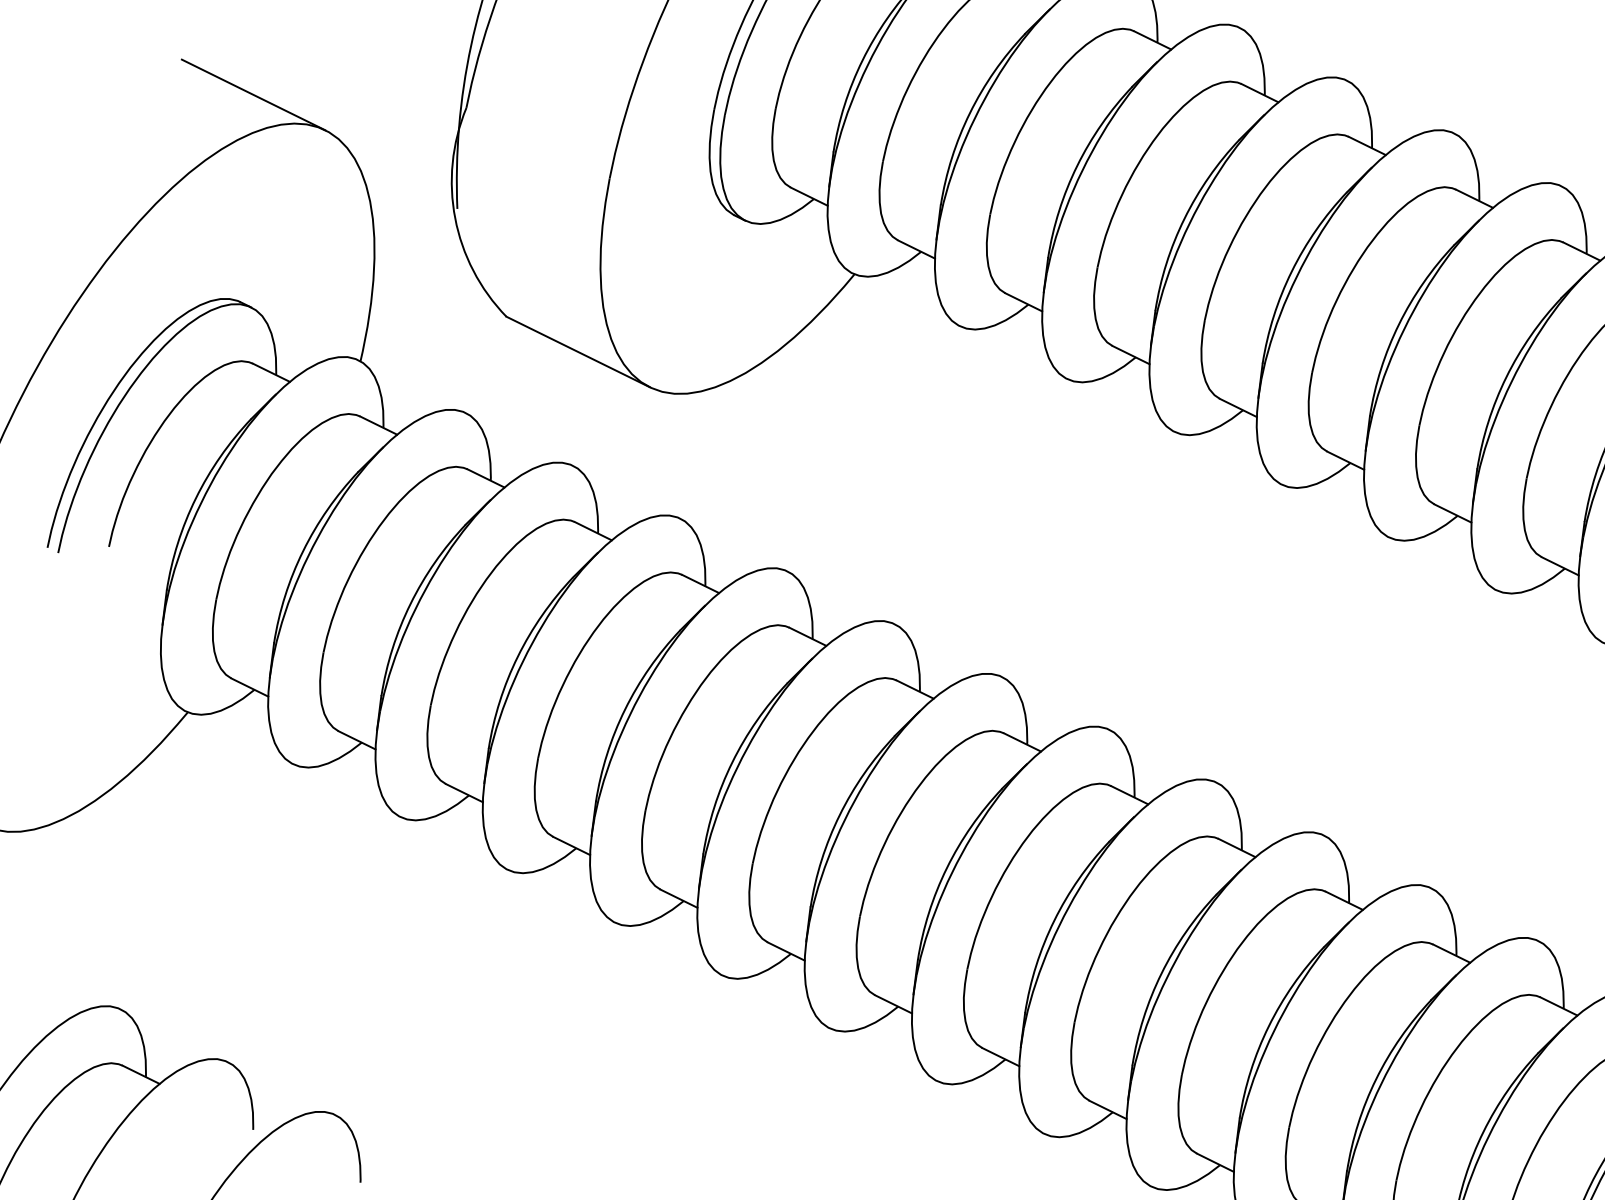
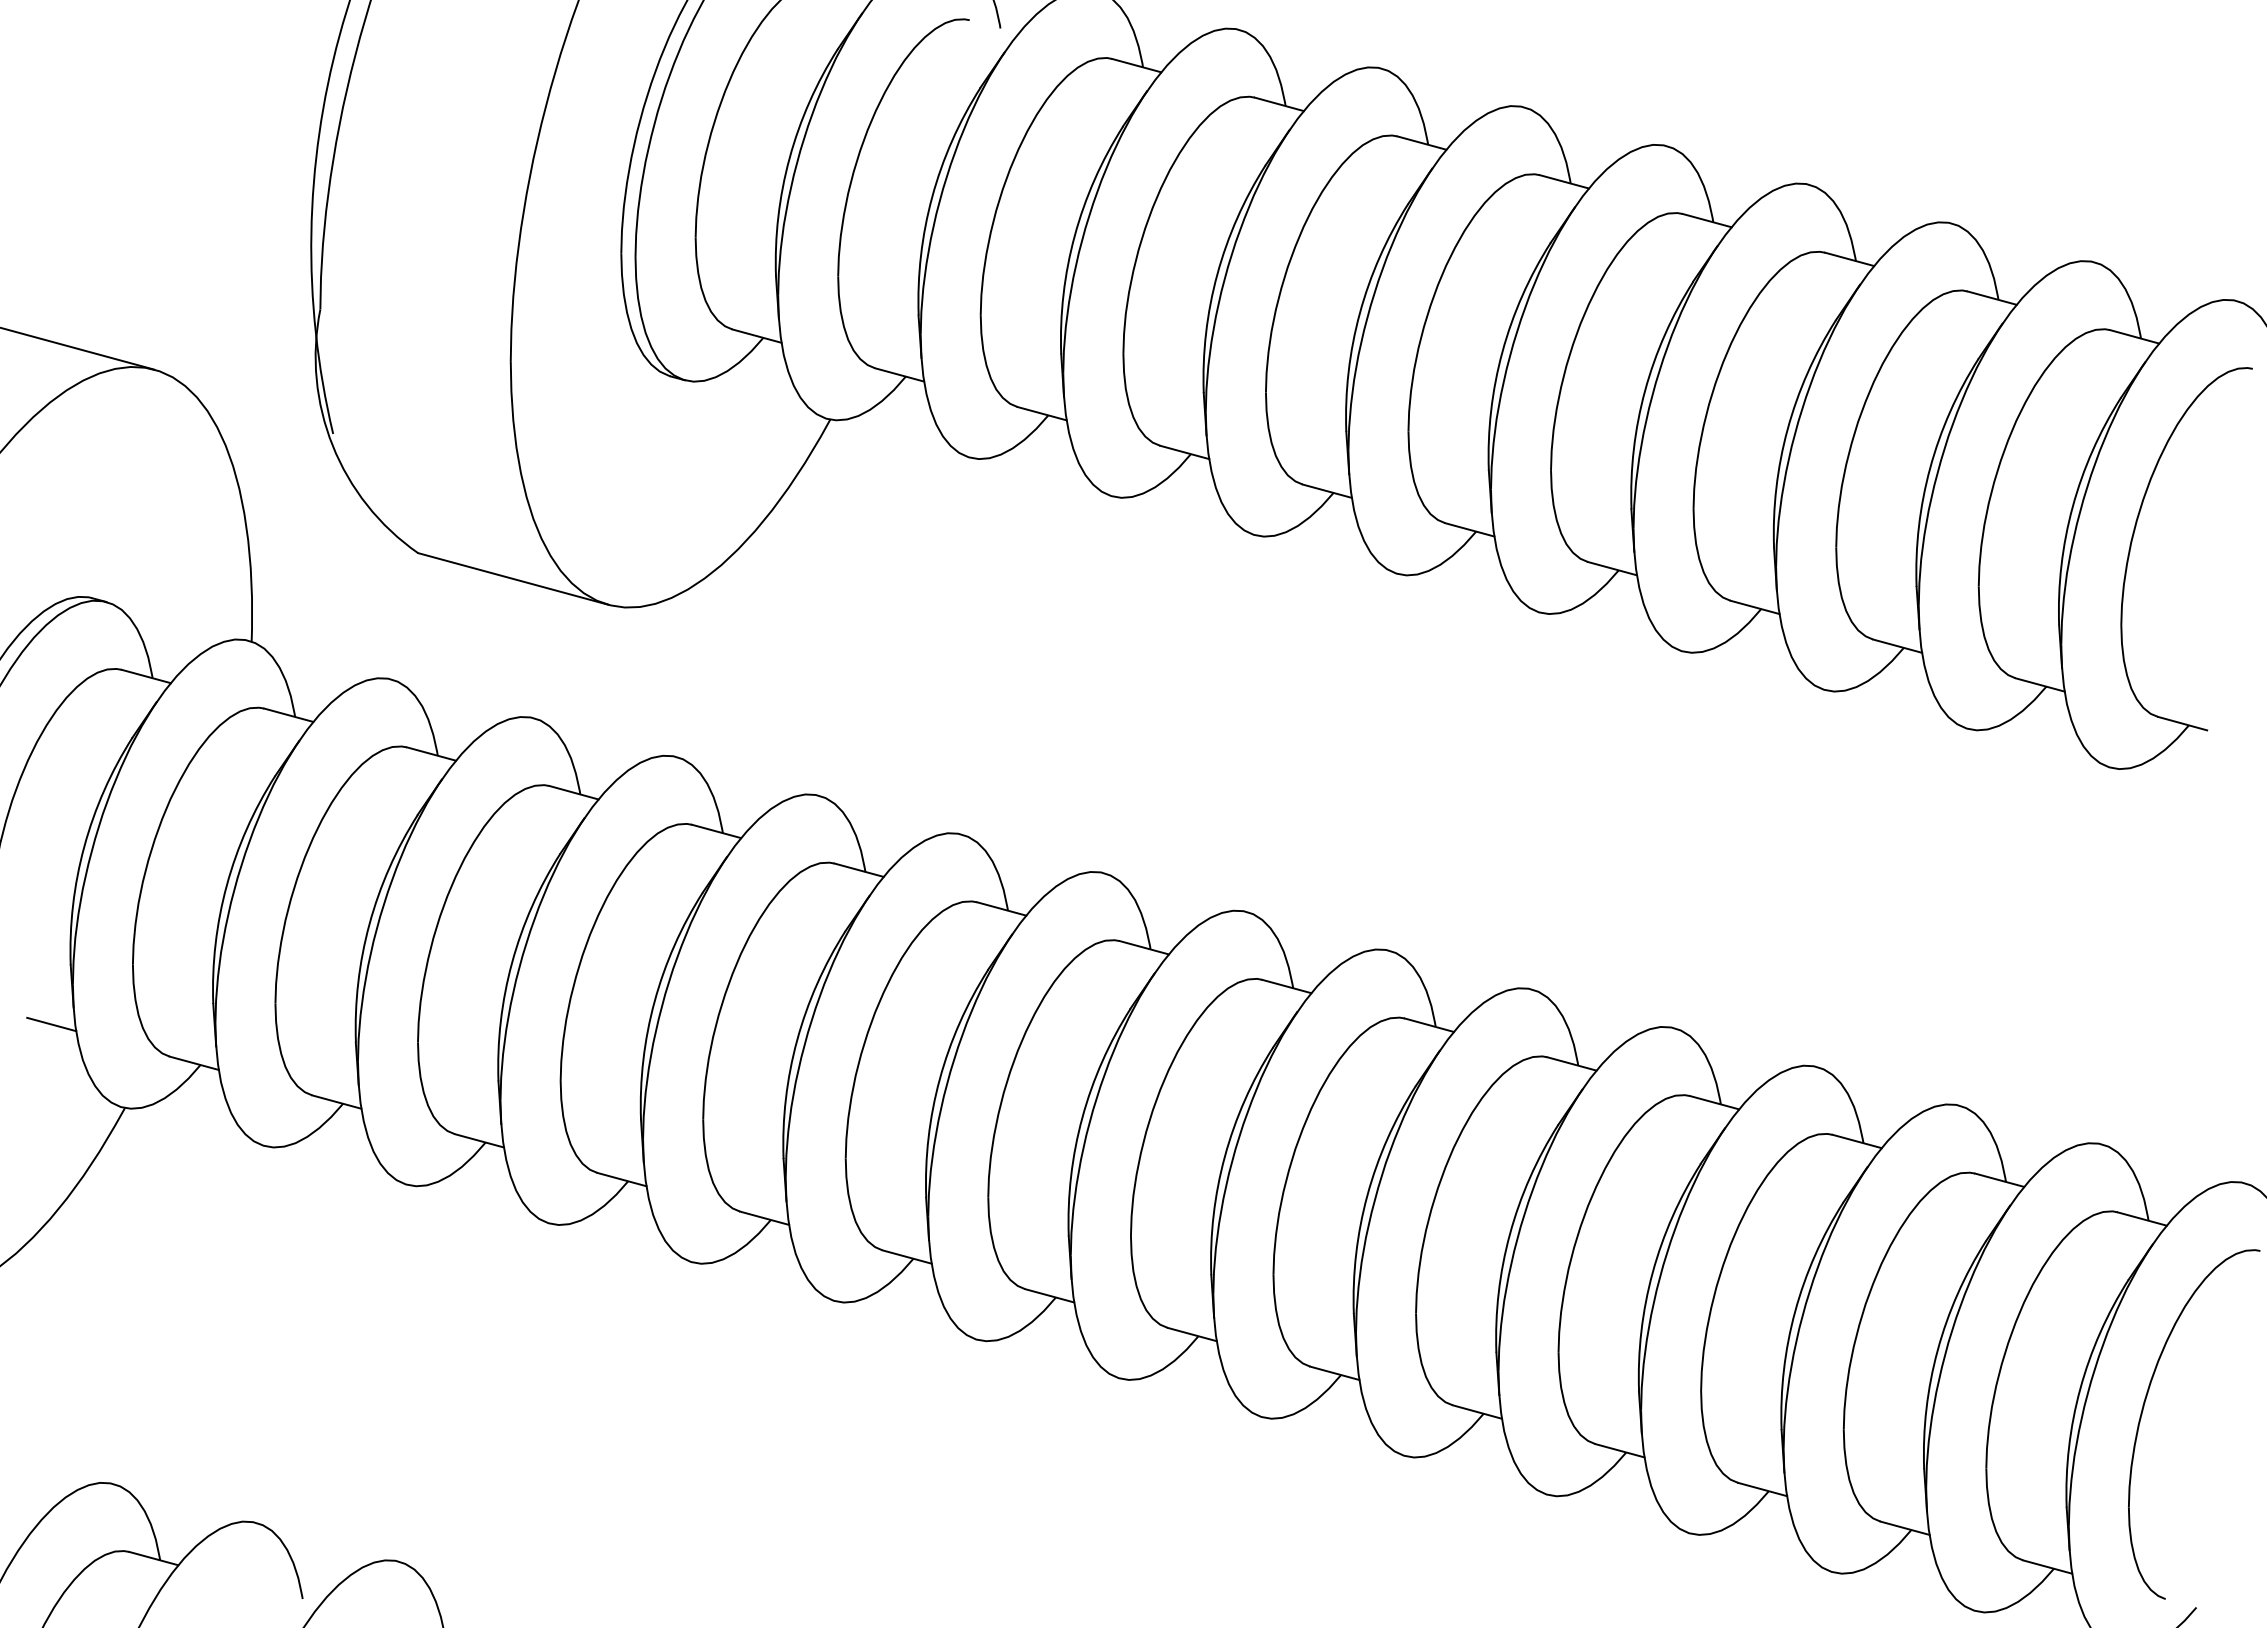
line: (142, 634) -> (51, 1024), added

